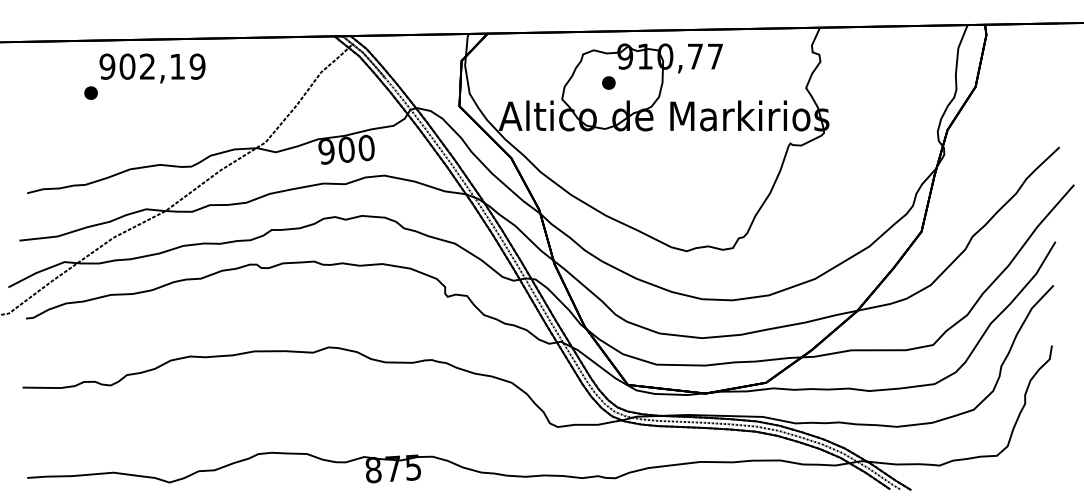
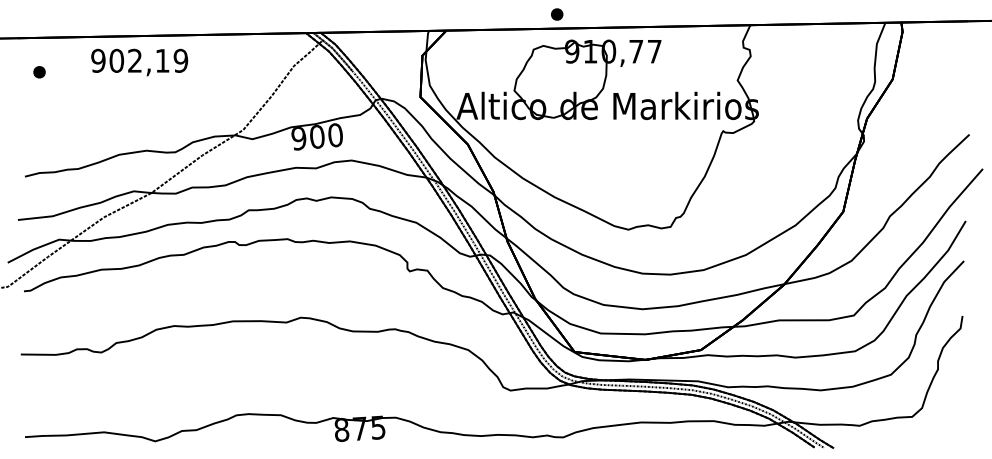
part: (608, 82) -> (556, 14), moved
part: (90, 92) -> (39, 71), moved

